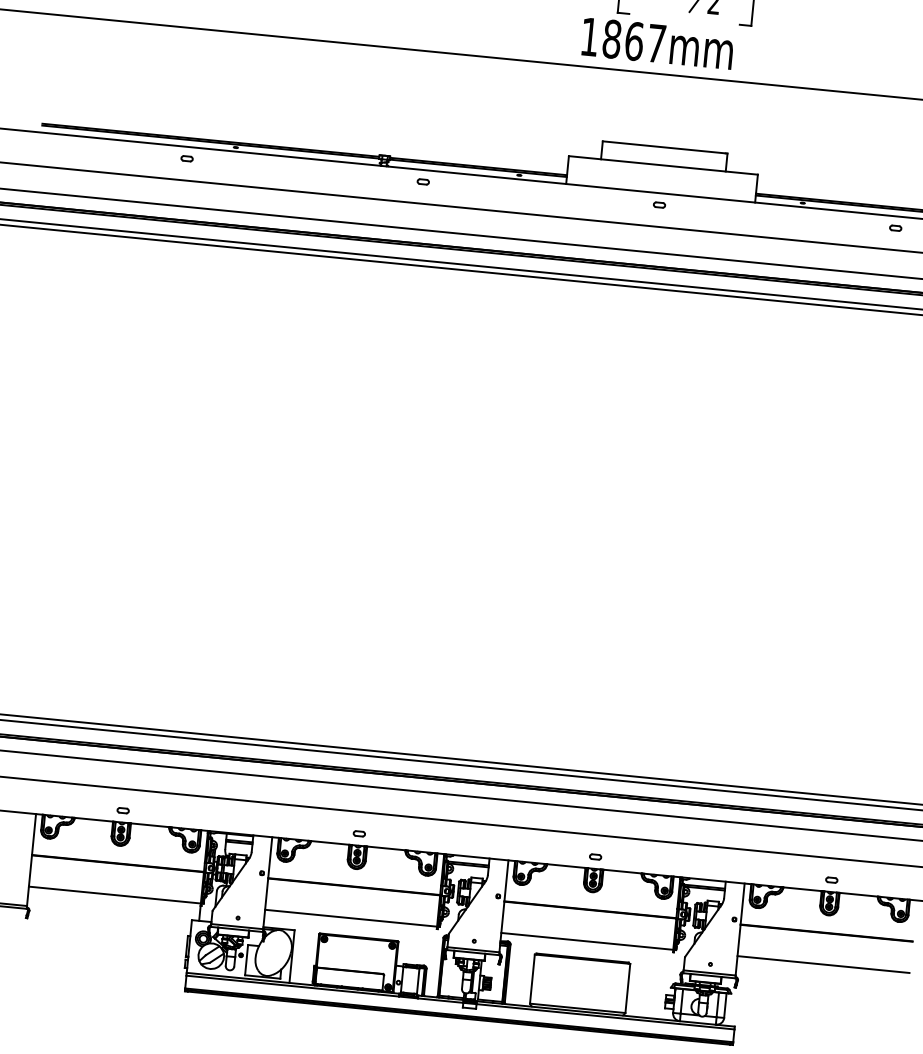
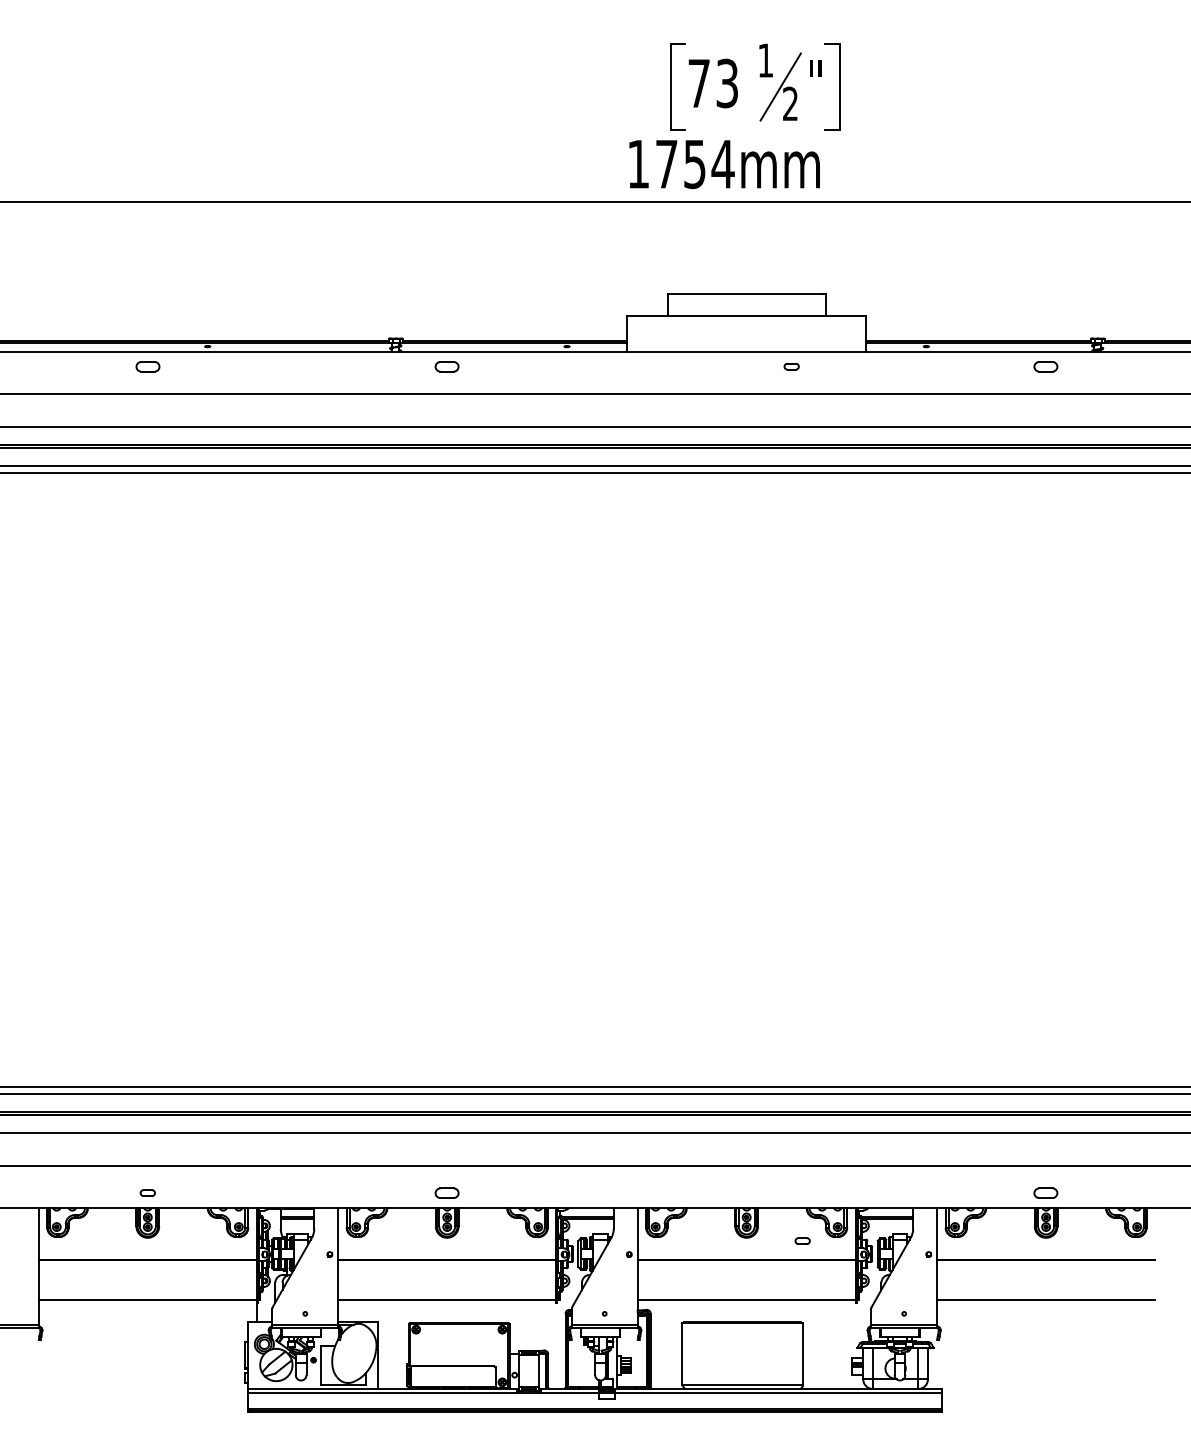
text: (633, 41) -> (694, 164), 1867mm -> 1754mm
part: (186, 158) -> (147, 366), size x1.6
part: (423, 181) -> (447, 366), size x1.6
part: (659, 204) -> (791, 366), moved
part: (896, 228) -> (1046, 366), size x1.6
part: (359, 833) -> (447, 1192), size x1.6
part: (595, 856) -> (802, 1240), moved
part: (832, 879) -> (1046, 1192), size x1.6

